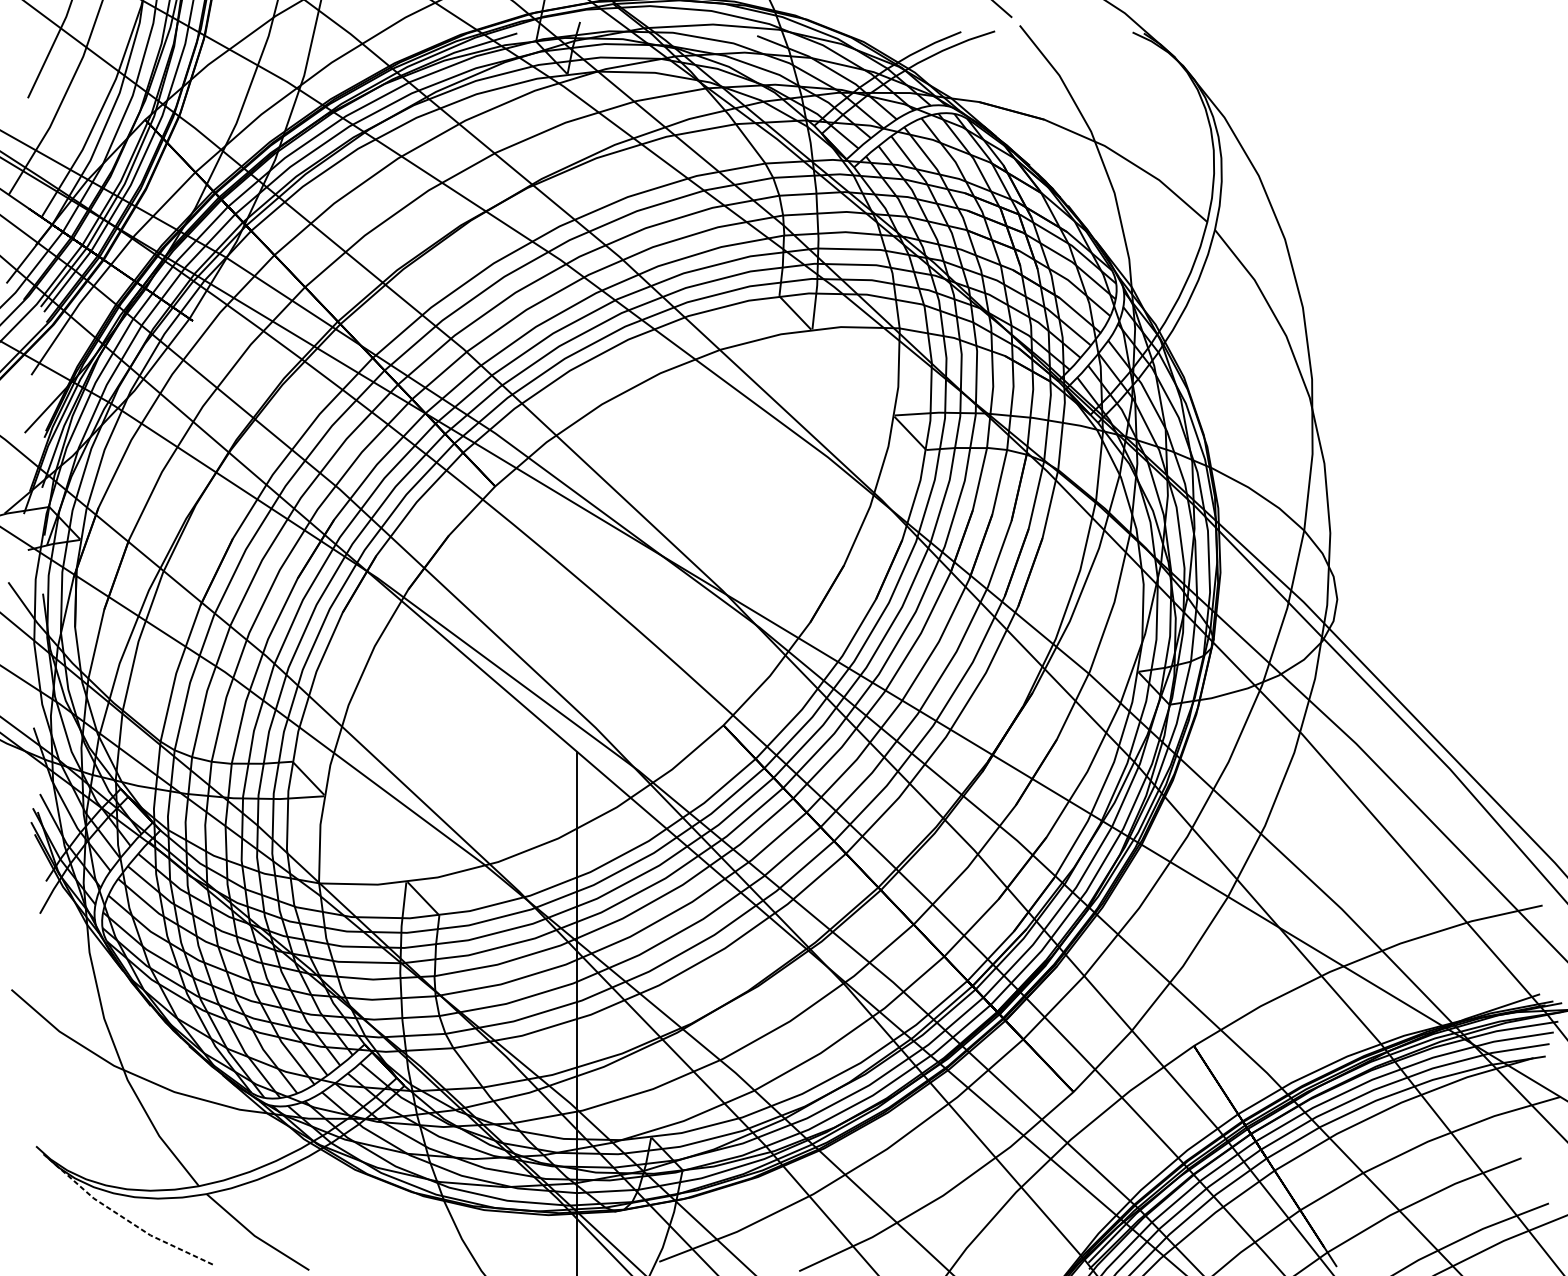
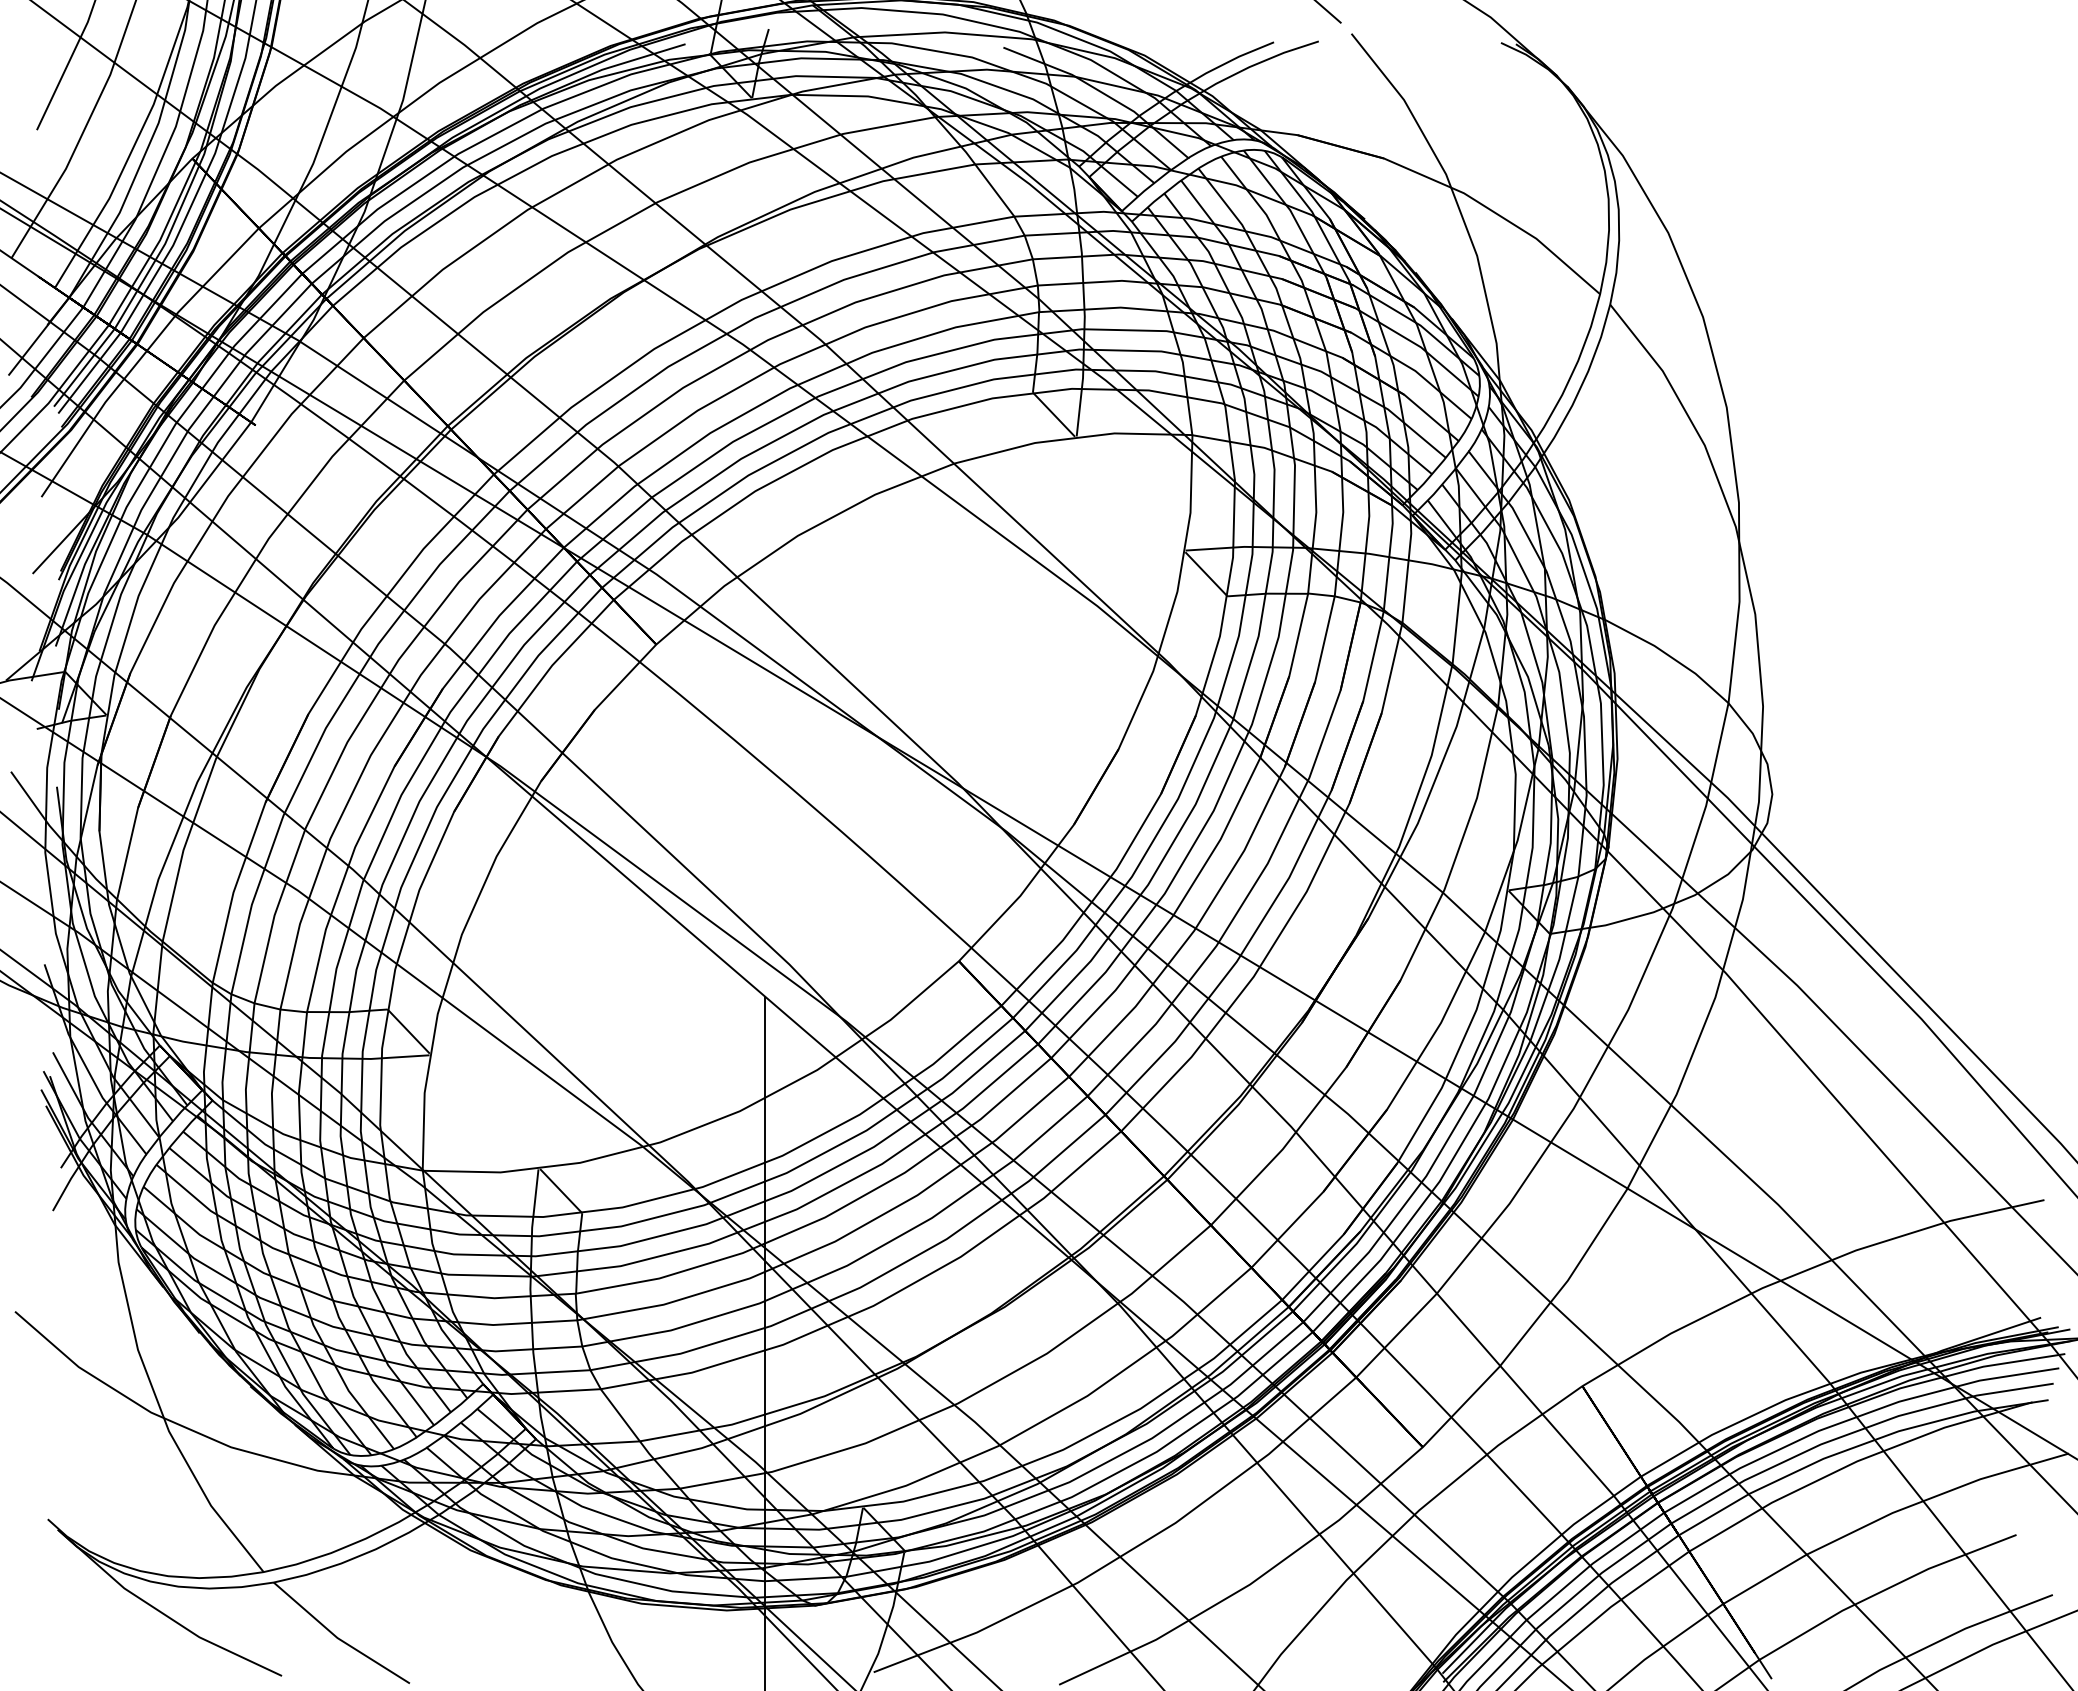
line: (122, 1217) -> (162, 1613), dashed -> solid

